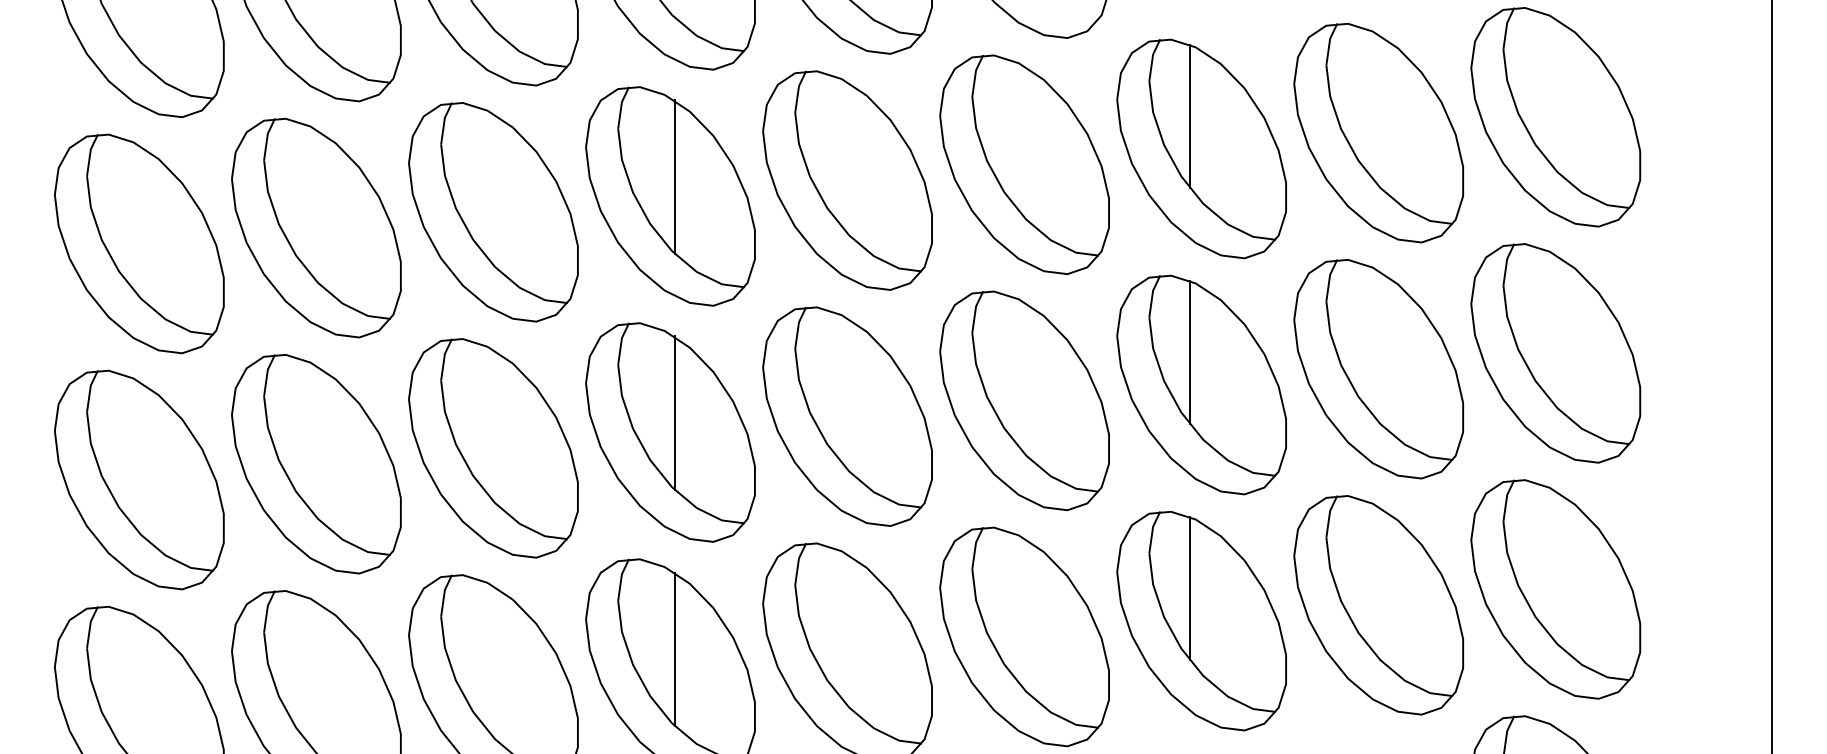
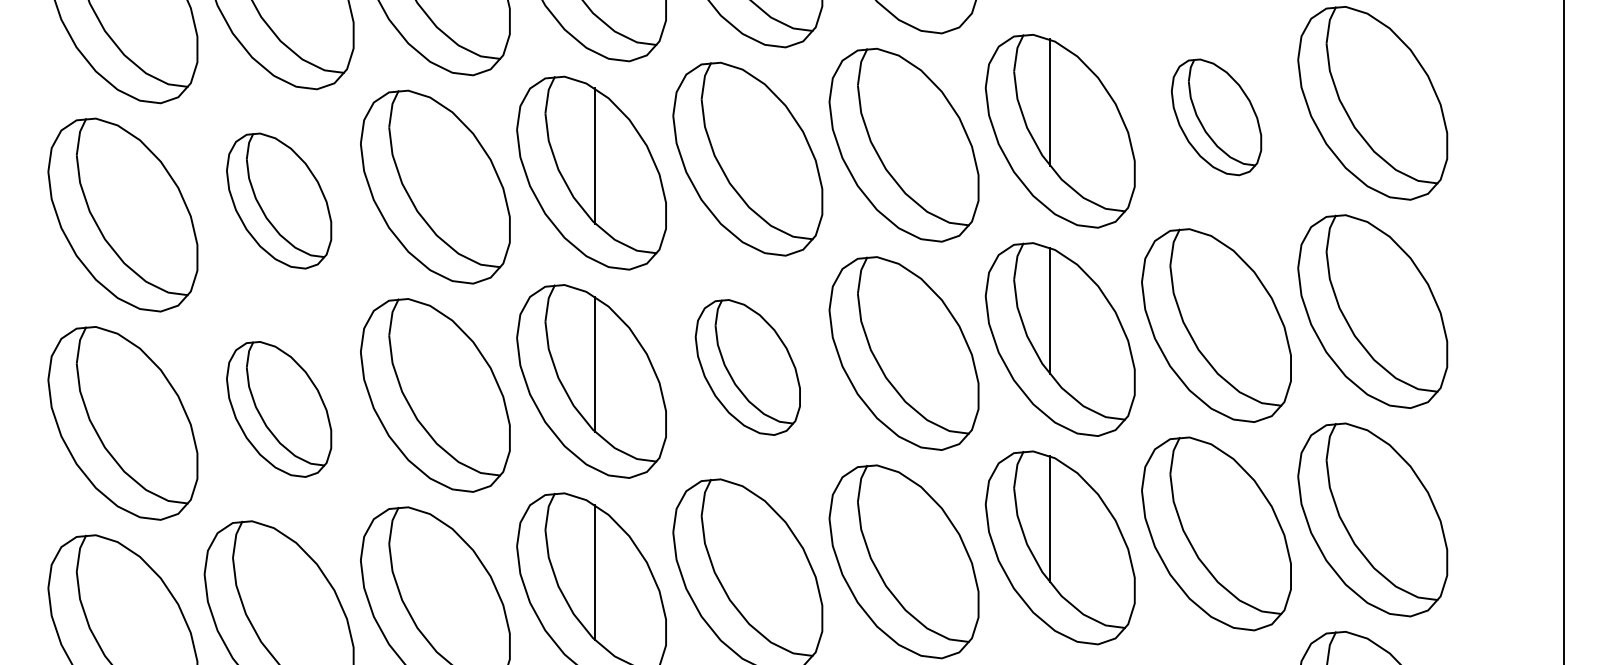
part: (1378, 133) -> (1216, 117), size x0.6
part: (315, 227) -> (278, 200), size x0.7
part: (847, 416) -> (747, 367), size x0.7
part: (315, 464) -> (278, 409), size x0.7

